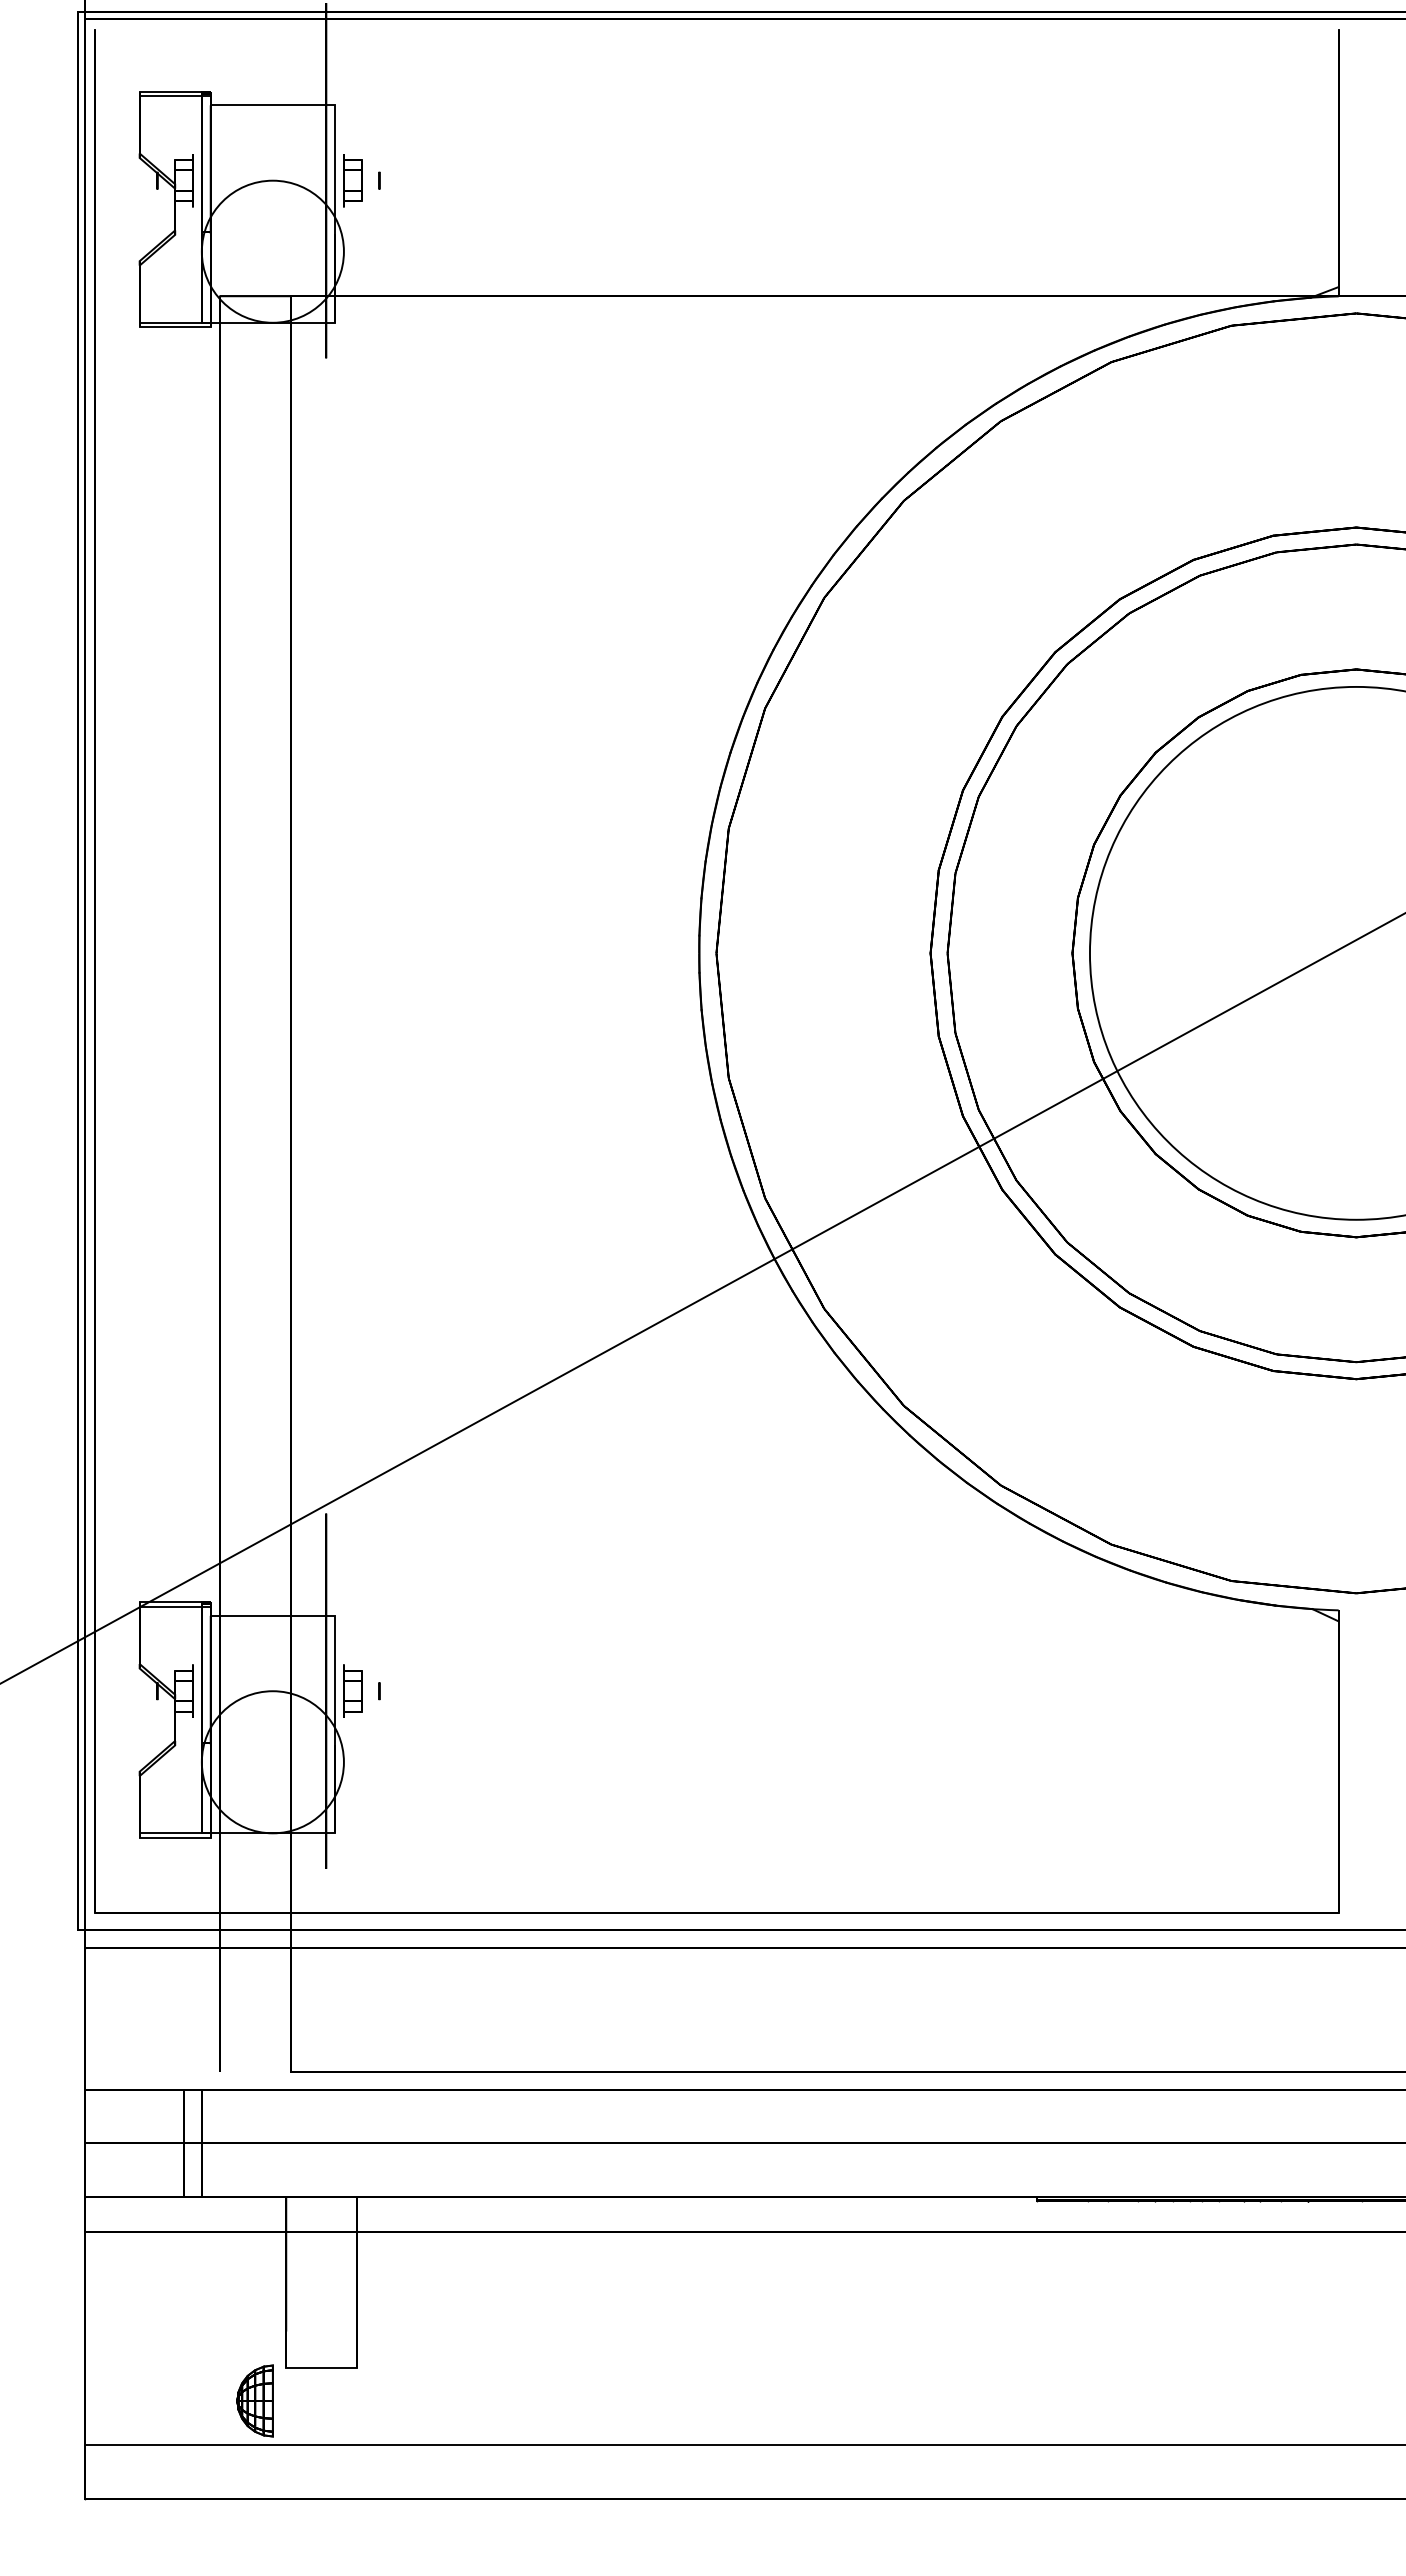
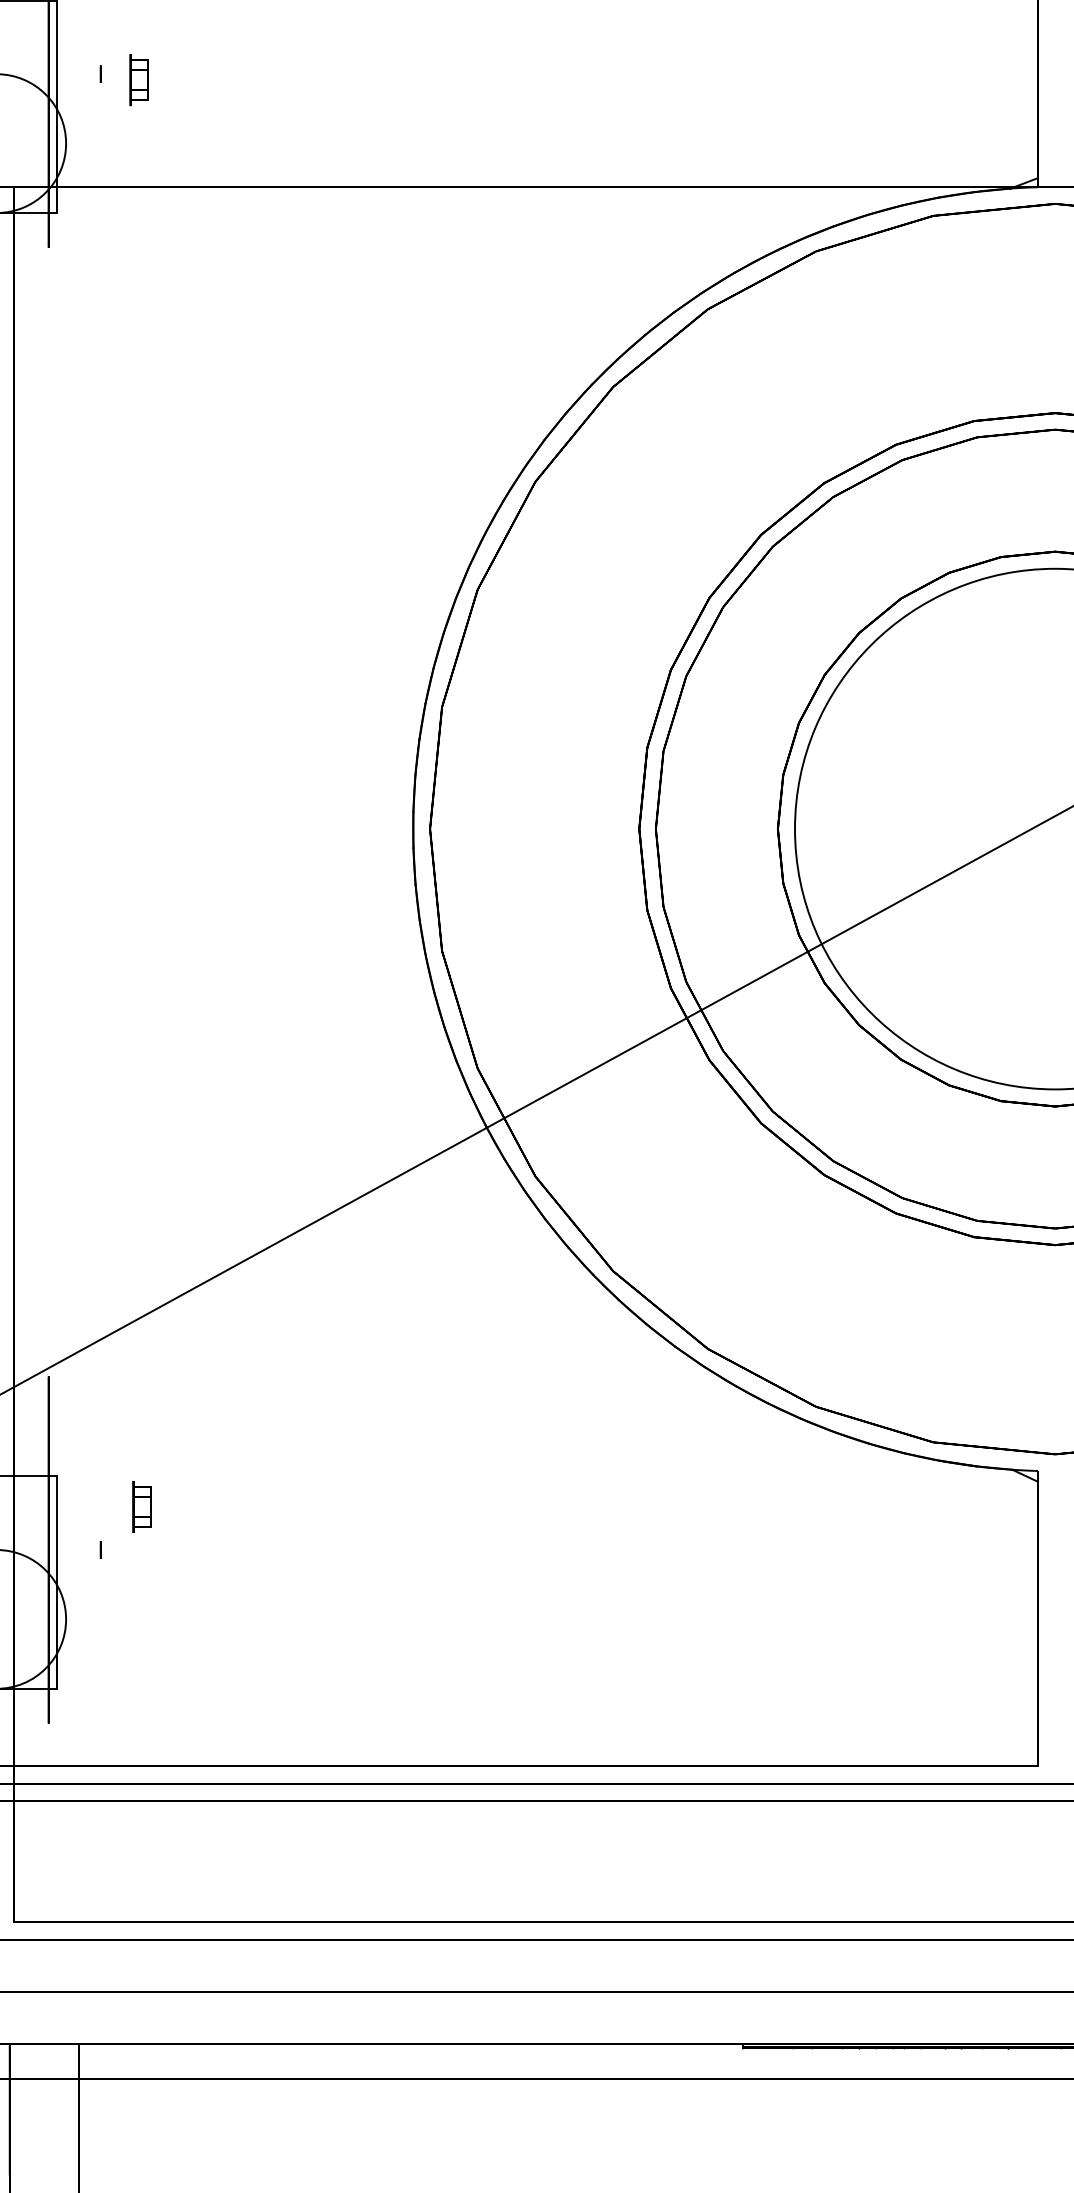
part: (352, 180) -> (138, 79), moved
part: (352, 1690) -> (141, 1506), moved

